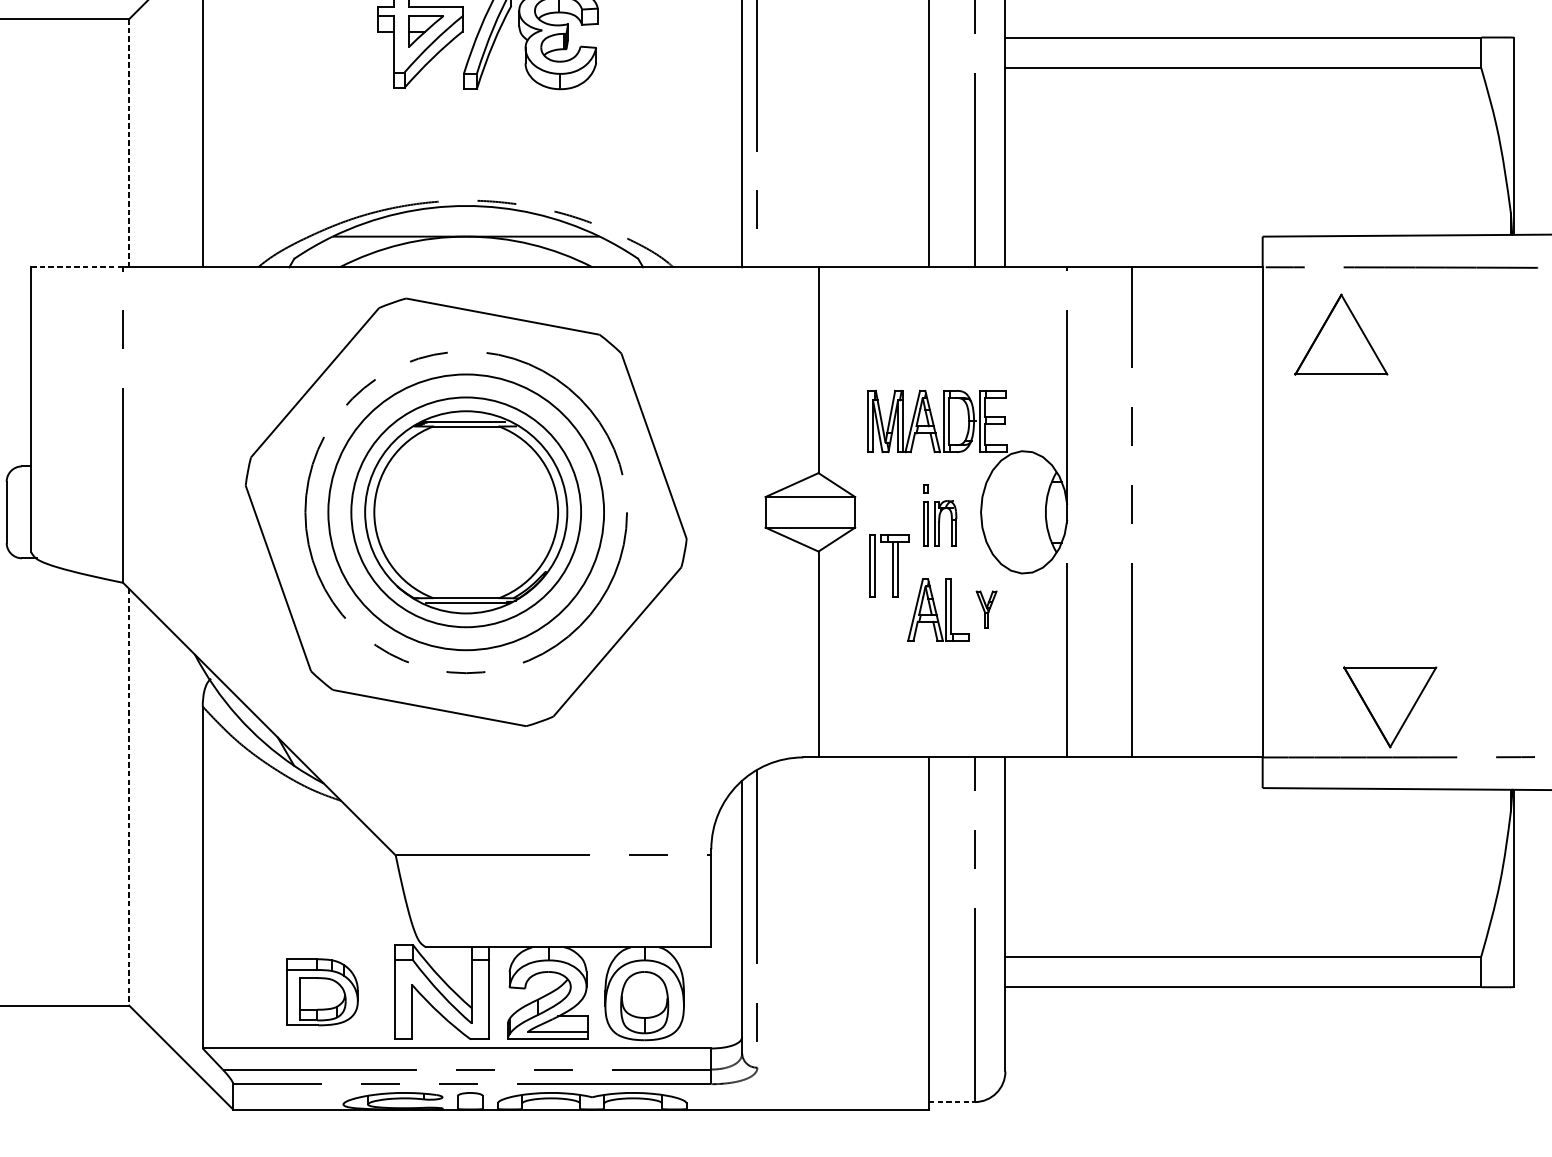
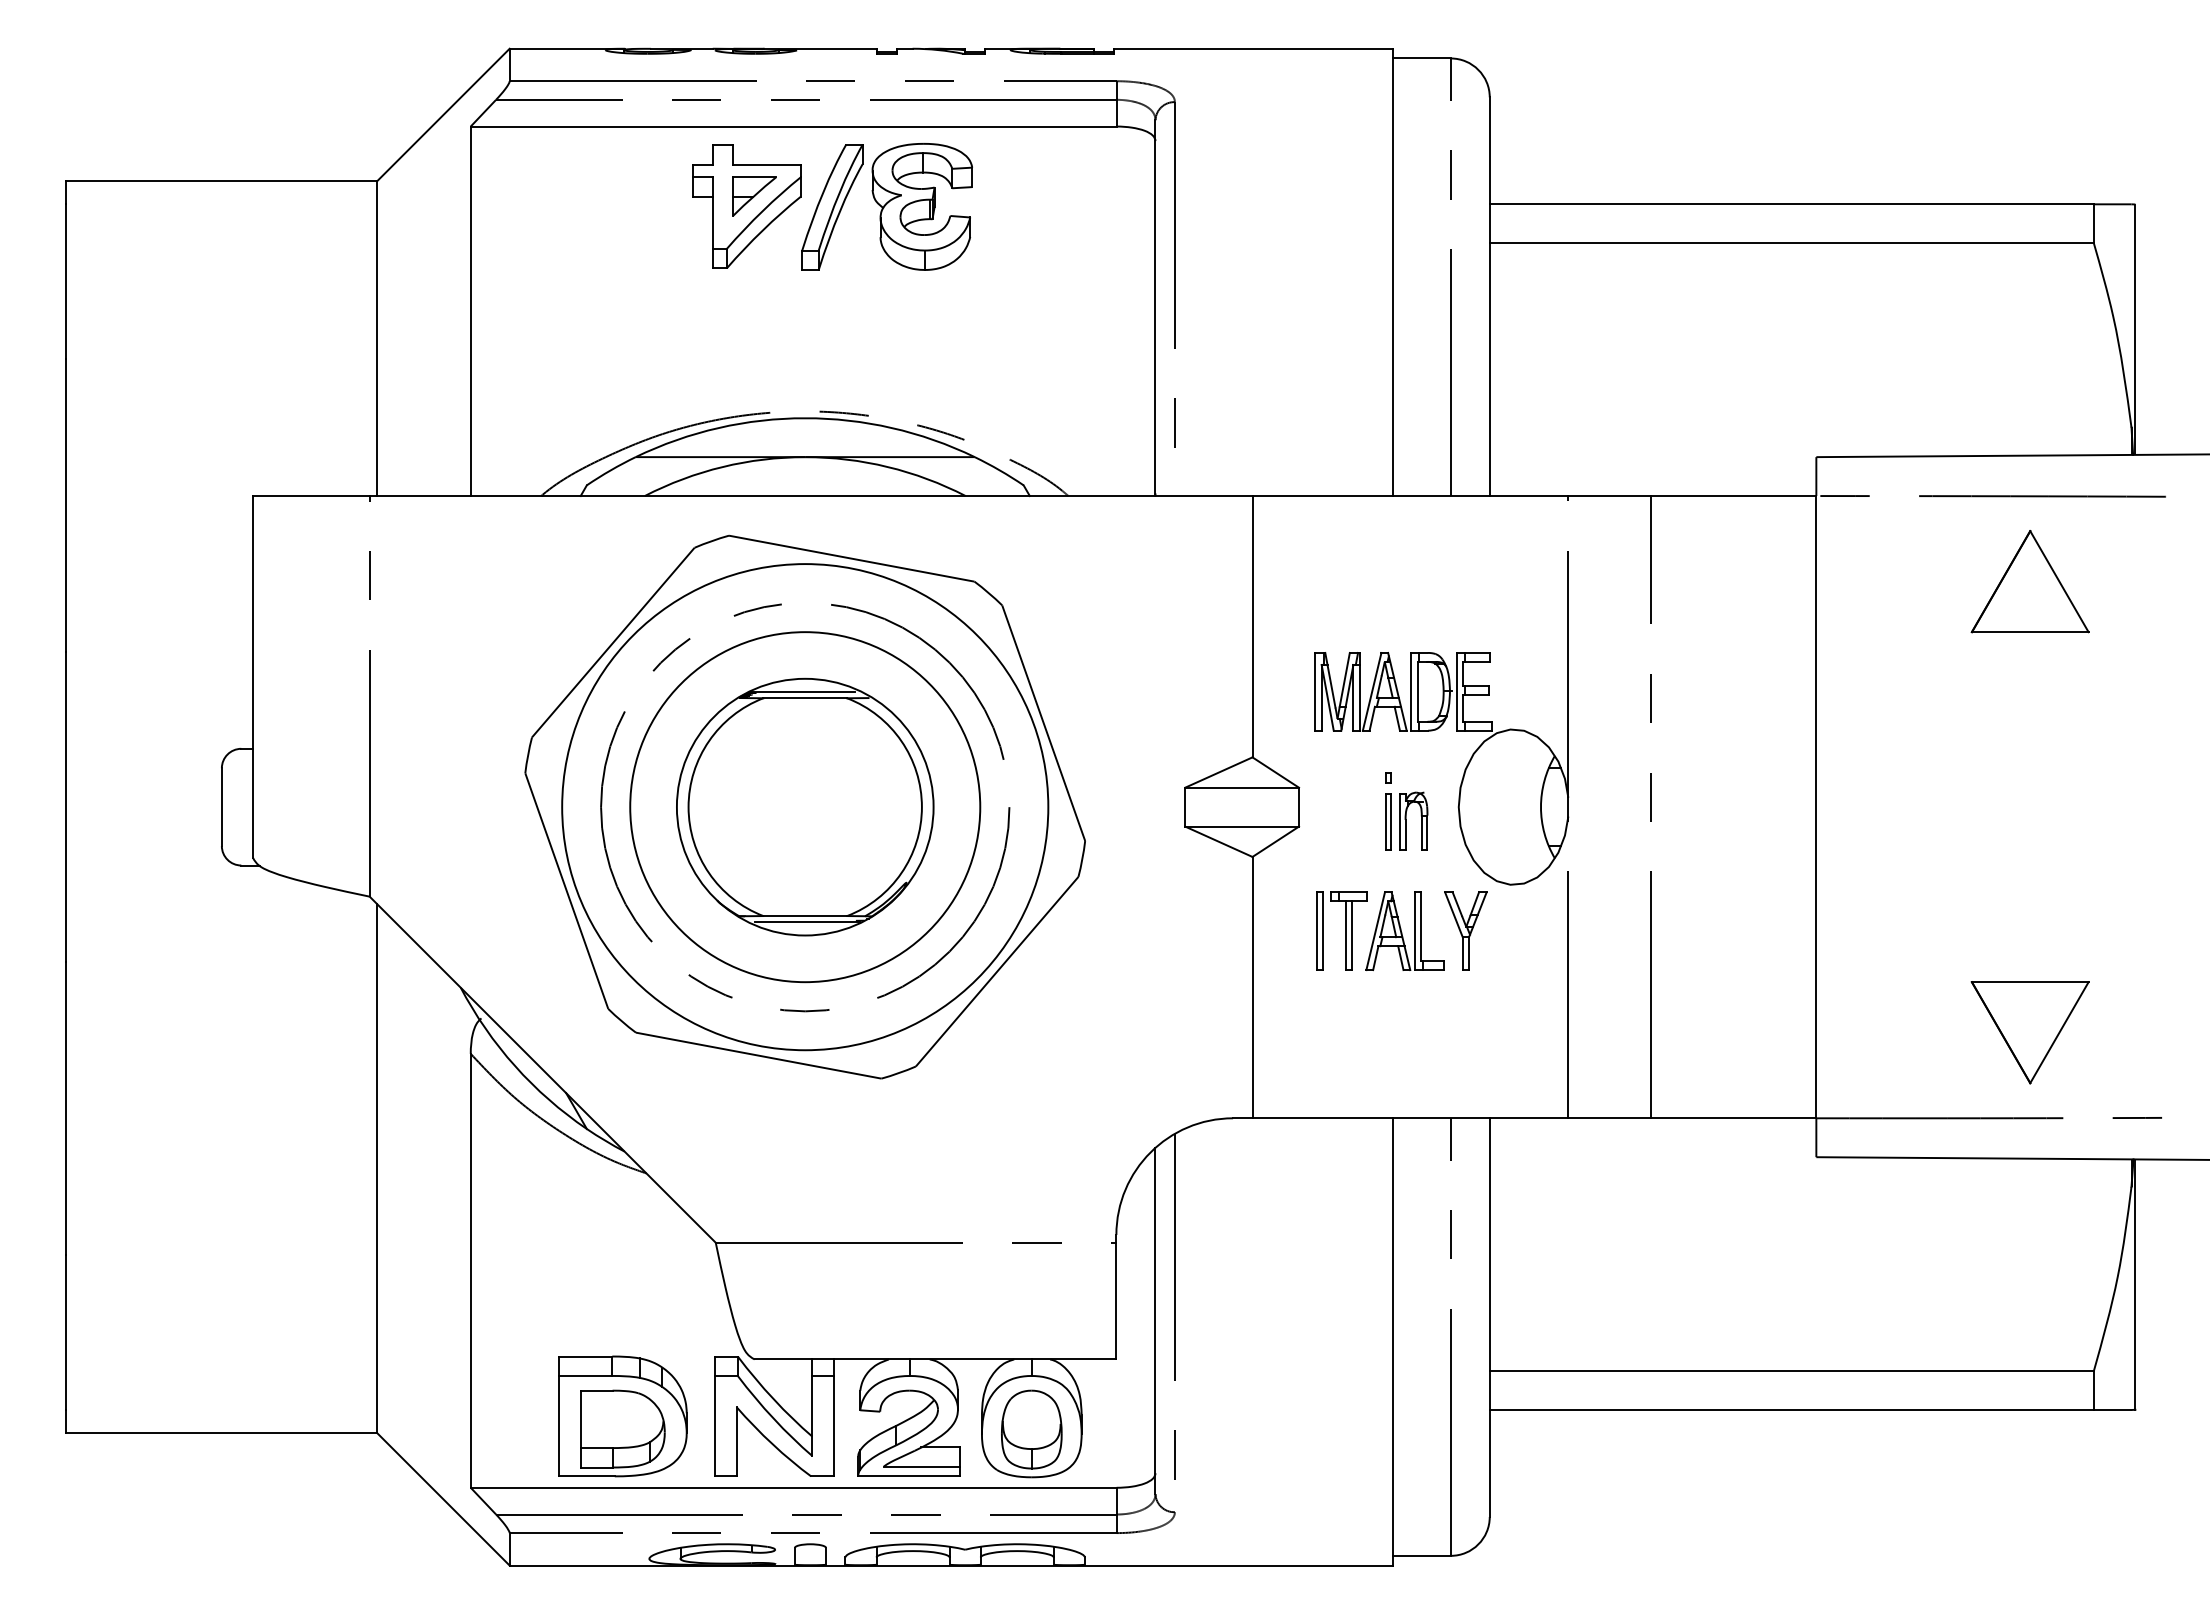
line: (129, 143) -> (377, 338), dashed -> solid
line: (76, 267) -> (310, 496), dashed -> solid
part: (1340, 334) -> (2029, 581), moved
circle: (466, 512) -> (805, 807), size x1.67
part: (889, 565) -> (1341, 930), moved
part: (986, 609) -> (1465, 930), size x1.67
part: (1389, 707) -> (2029, 1032), moved
line: (129, 797) -> (377, 1169), dashed -> solid
part: (322, 992) -> (622, 1416), size x1.43
line: (952, 1101) -> (1422, 1555), dashed -> solid

